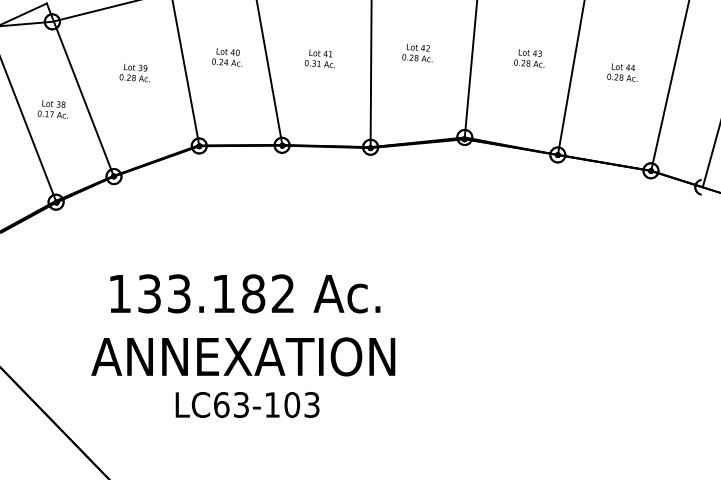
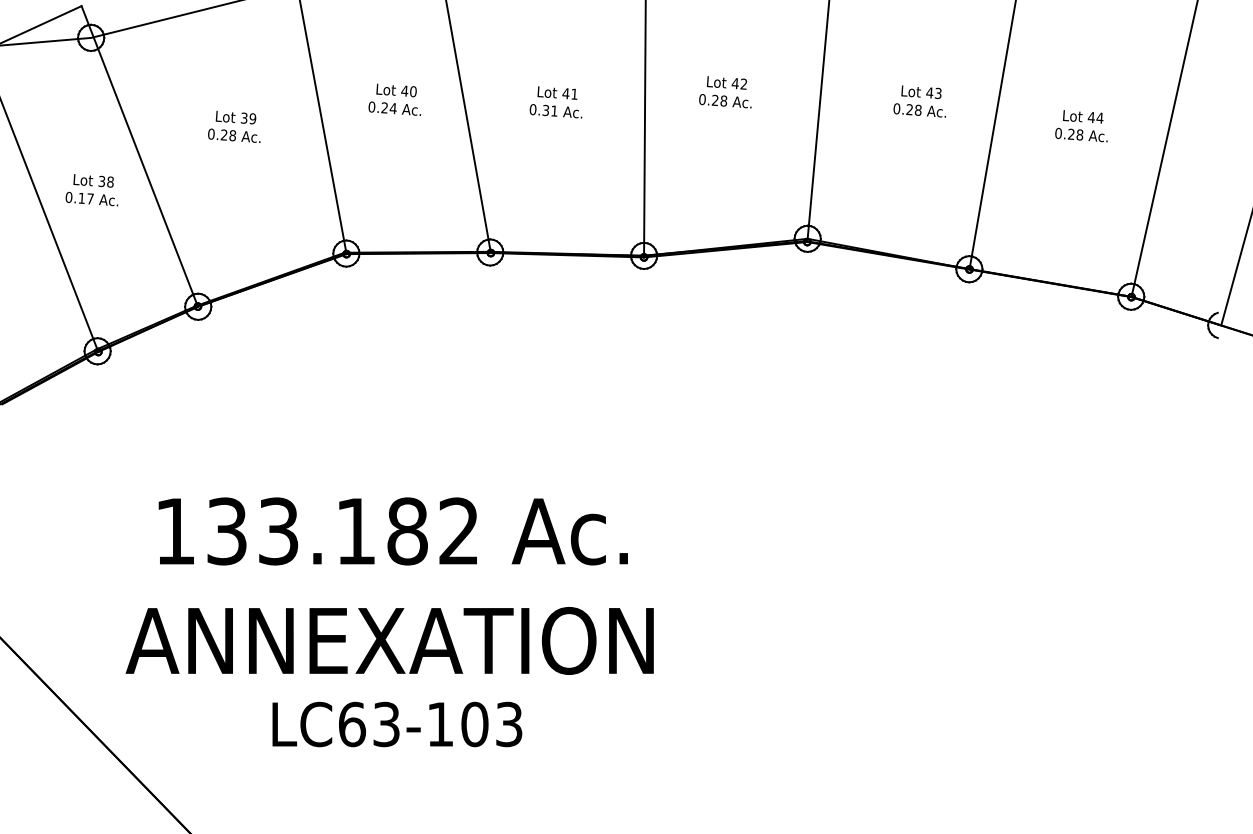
text: (243, 345) -> (390, 621), moved

